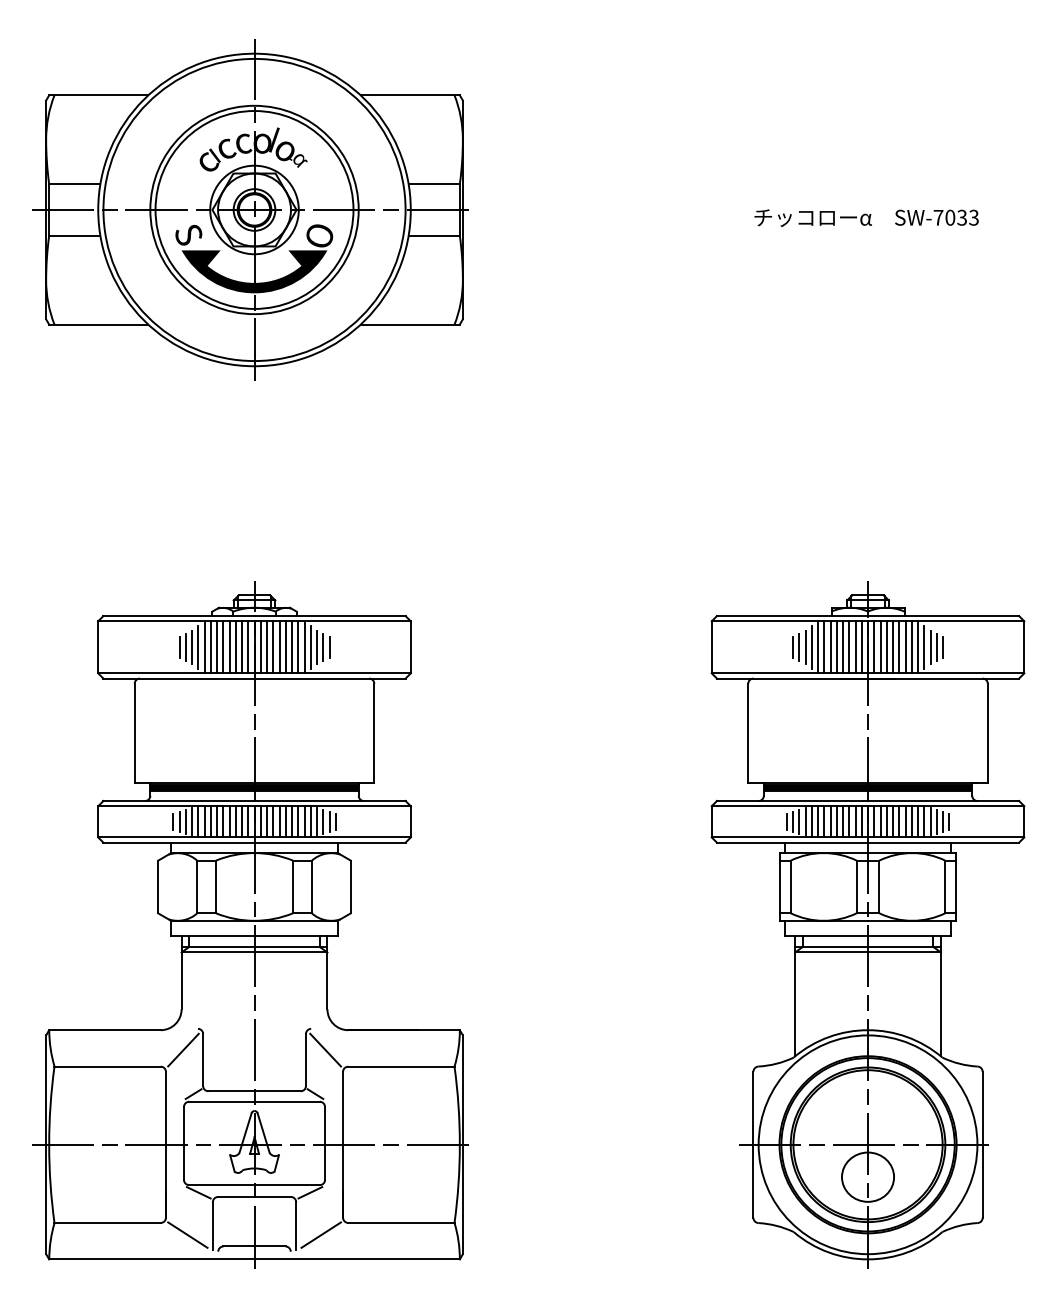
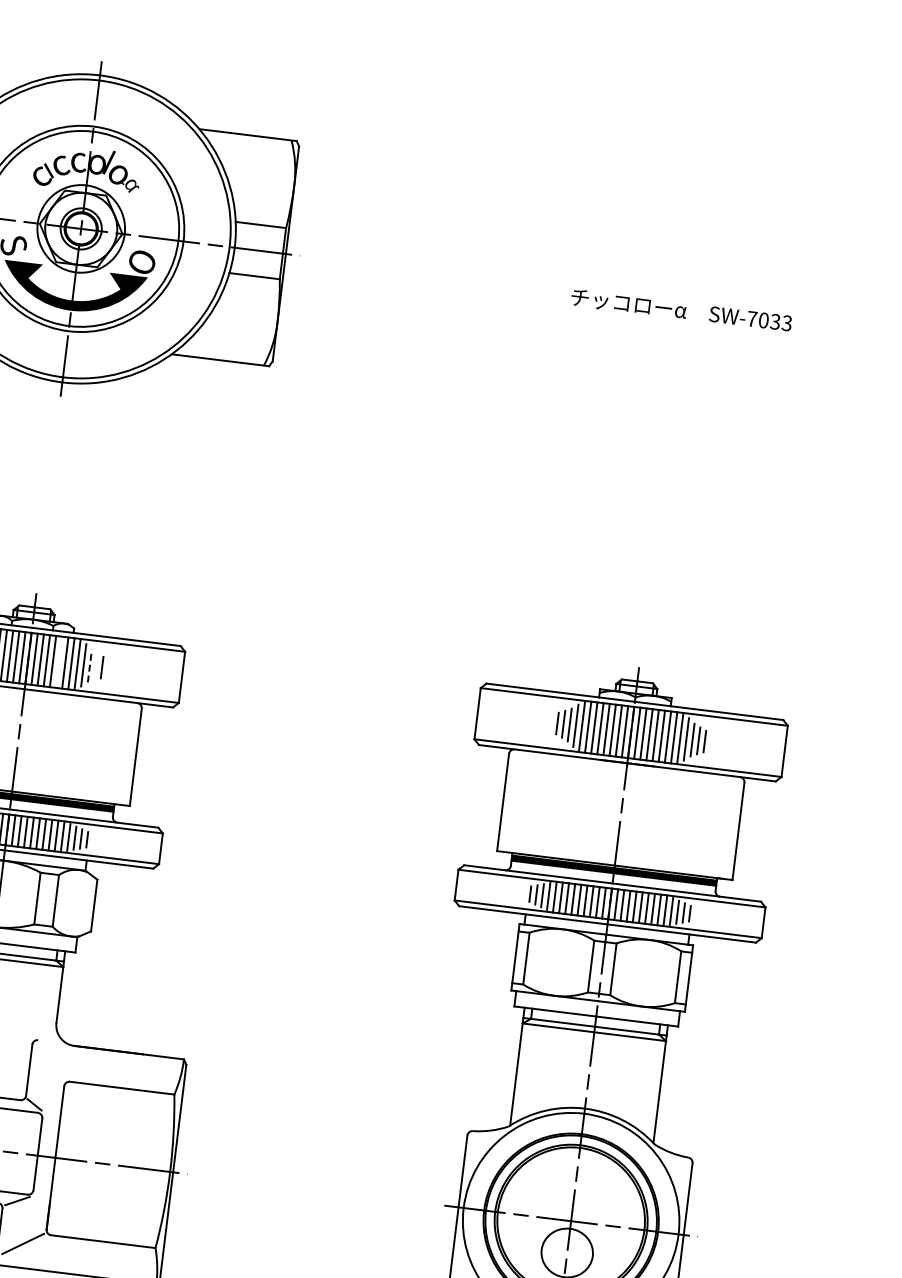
line: (323, 646) -> (96, 666), removed
line: (285, 647) -> (58, 662), removed
line: (317, 647) -> (90, 666), solid -> dashed
line: (325, 1049) -> (49, 1062), removed

